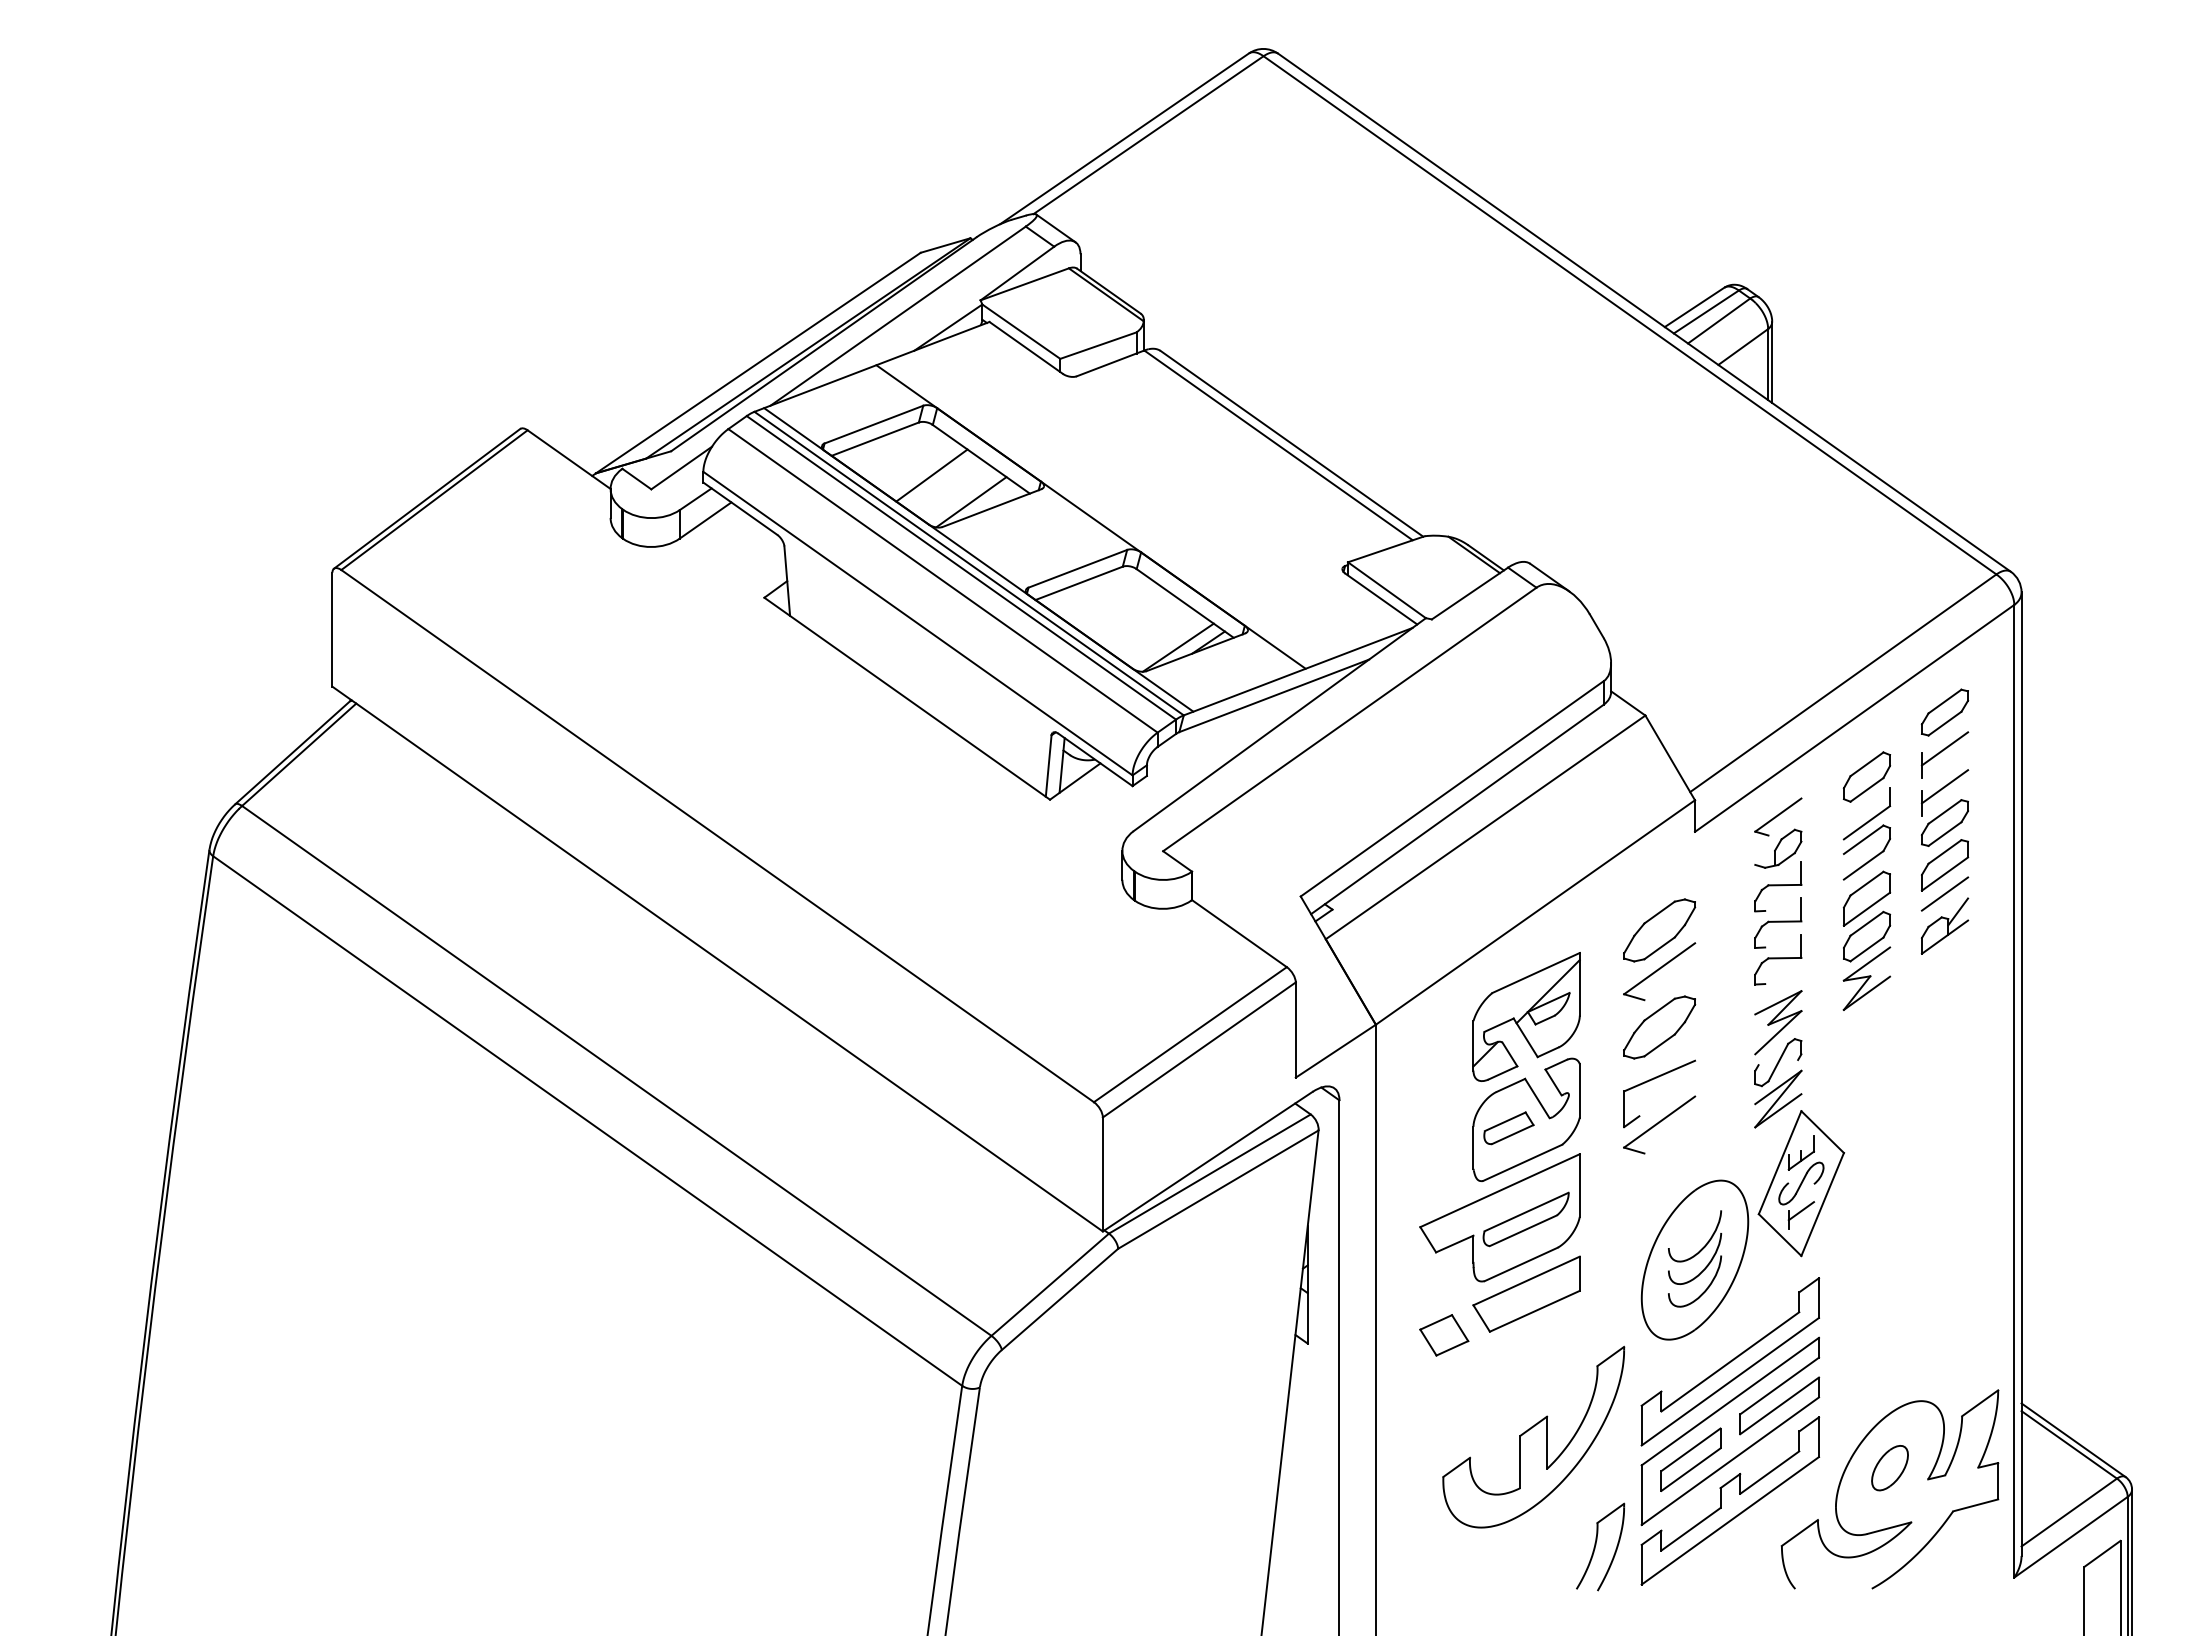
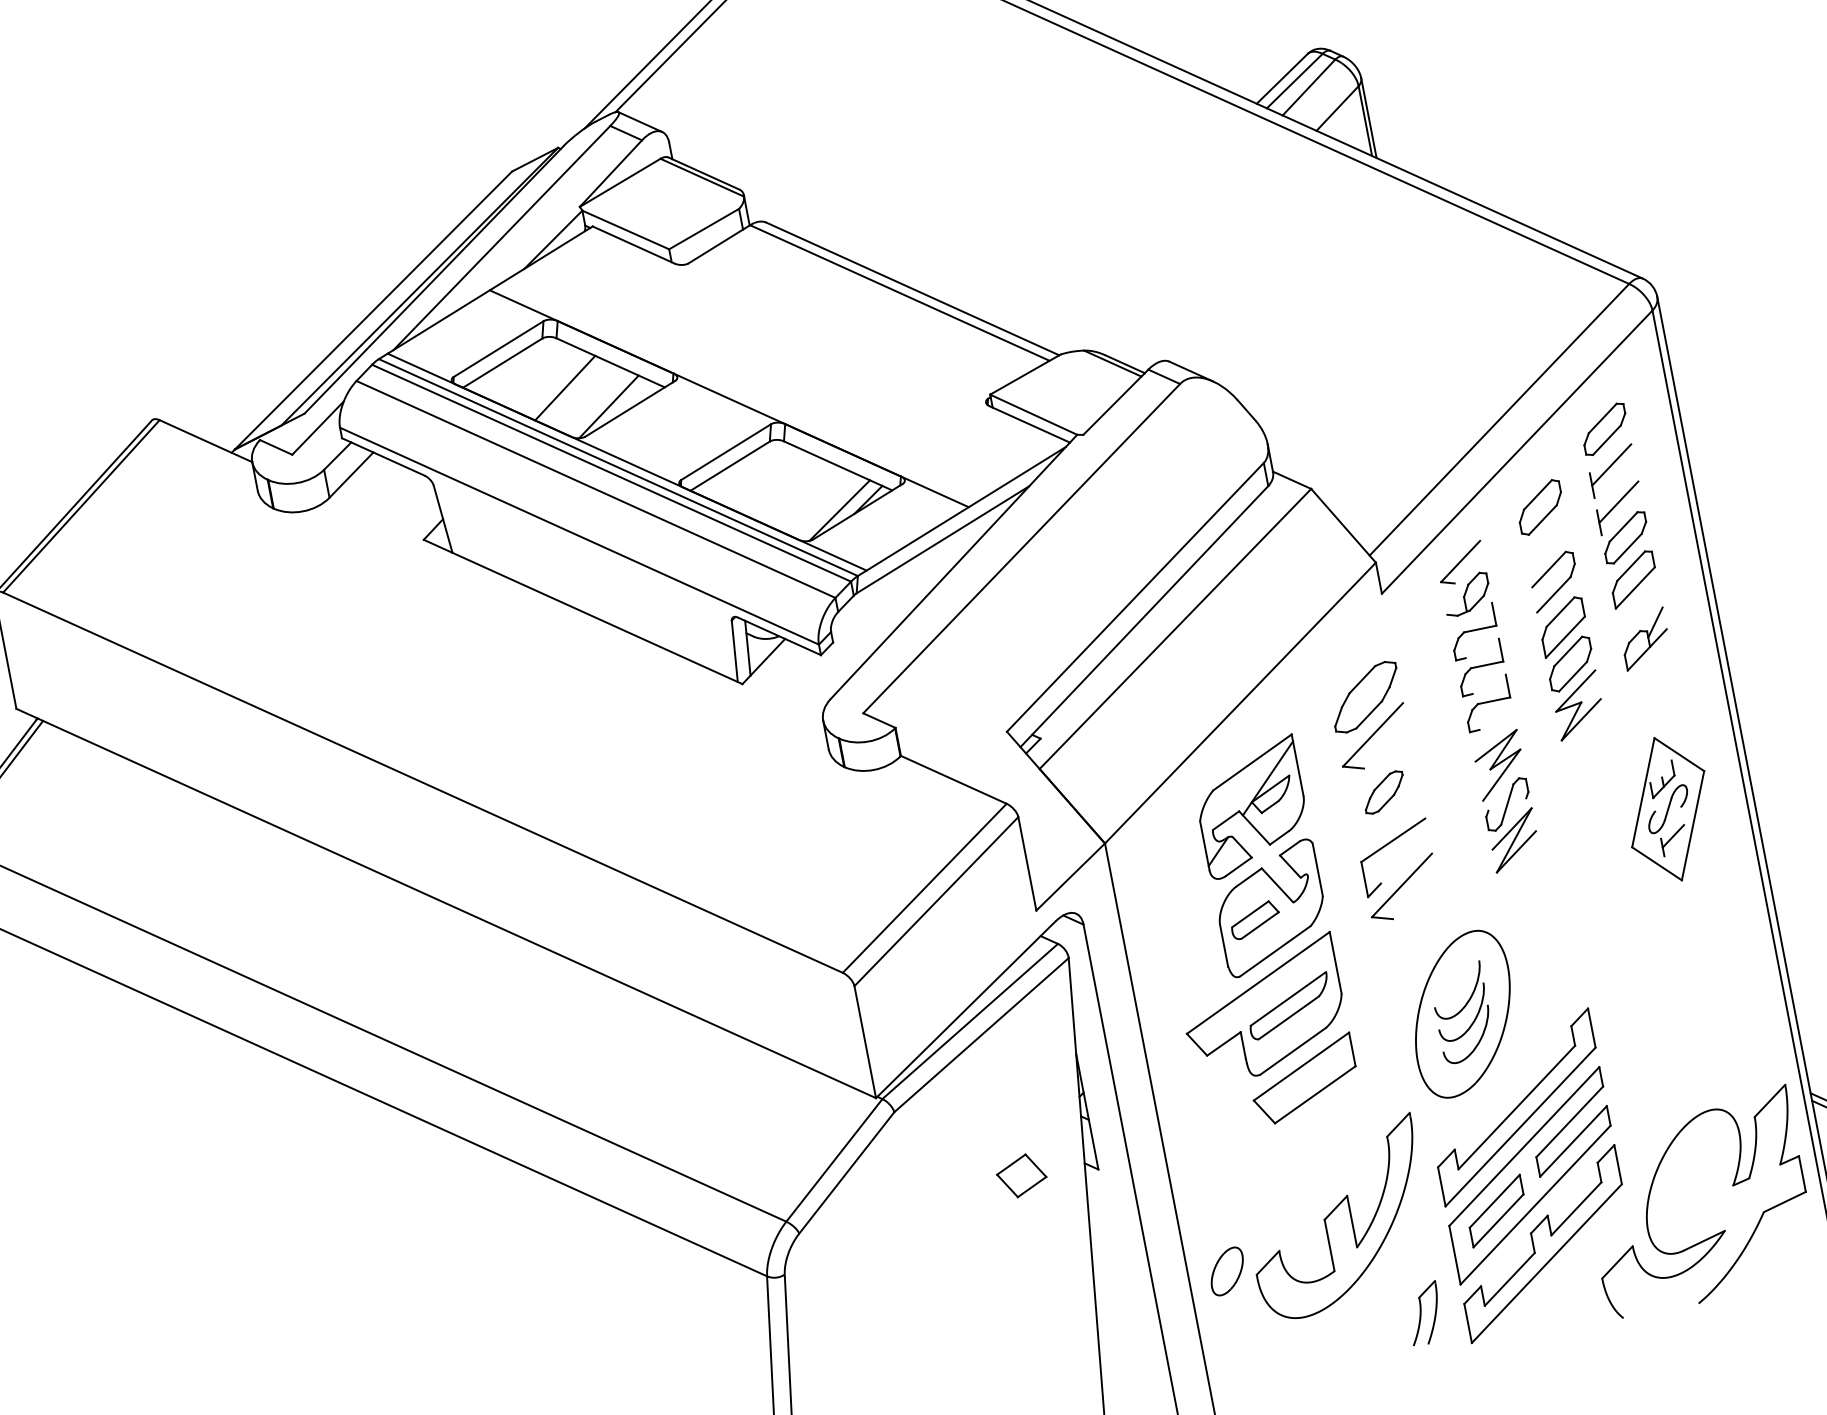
part: (1869, 819) -> (1550, 548), removed
line: (1944, 893) -> (1638, 607), removed
part: (1659, 1027) -> (1384, 792), size x0.6
part: (1801, 1183) -> (1668, 809), moved
part: (1444, 1335) -> (1021, 1175), moved
part: (1889, 1468) -> (1226, 1271), moved
part: (1600, 1546) -> (1424, 1313), size x0.7

